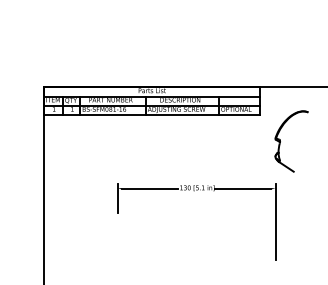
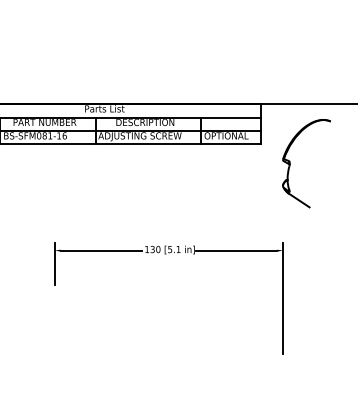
part: (280, 141) -> (290, 163), moved

